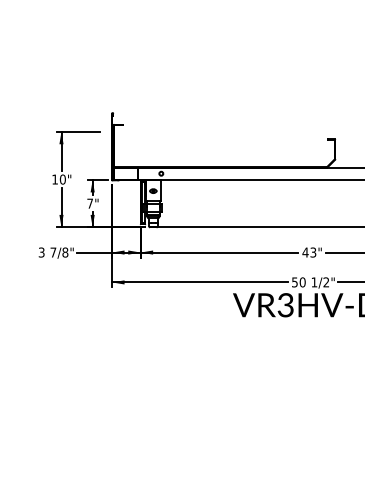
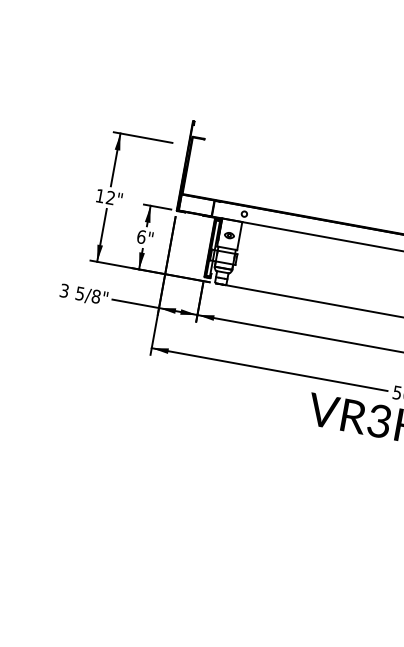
text: (62, 179) -> (110, 197), 10" -> 12"
text: (90, 203) -> (141, 236), 7" -> 6"
text: (53, 252) -> (80, 293), 7/8" -> 5/8"

